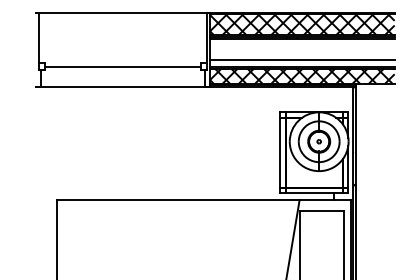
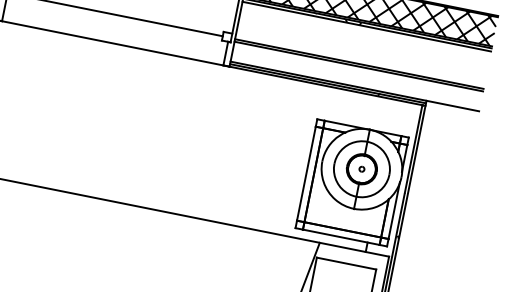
line: (301, 60) -> (360, 55), removed
hatch: (301, 75) -> (355, 75), removed

